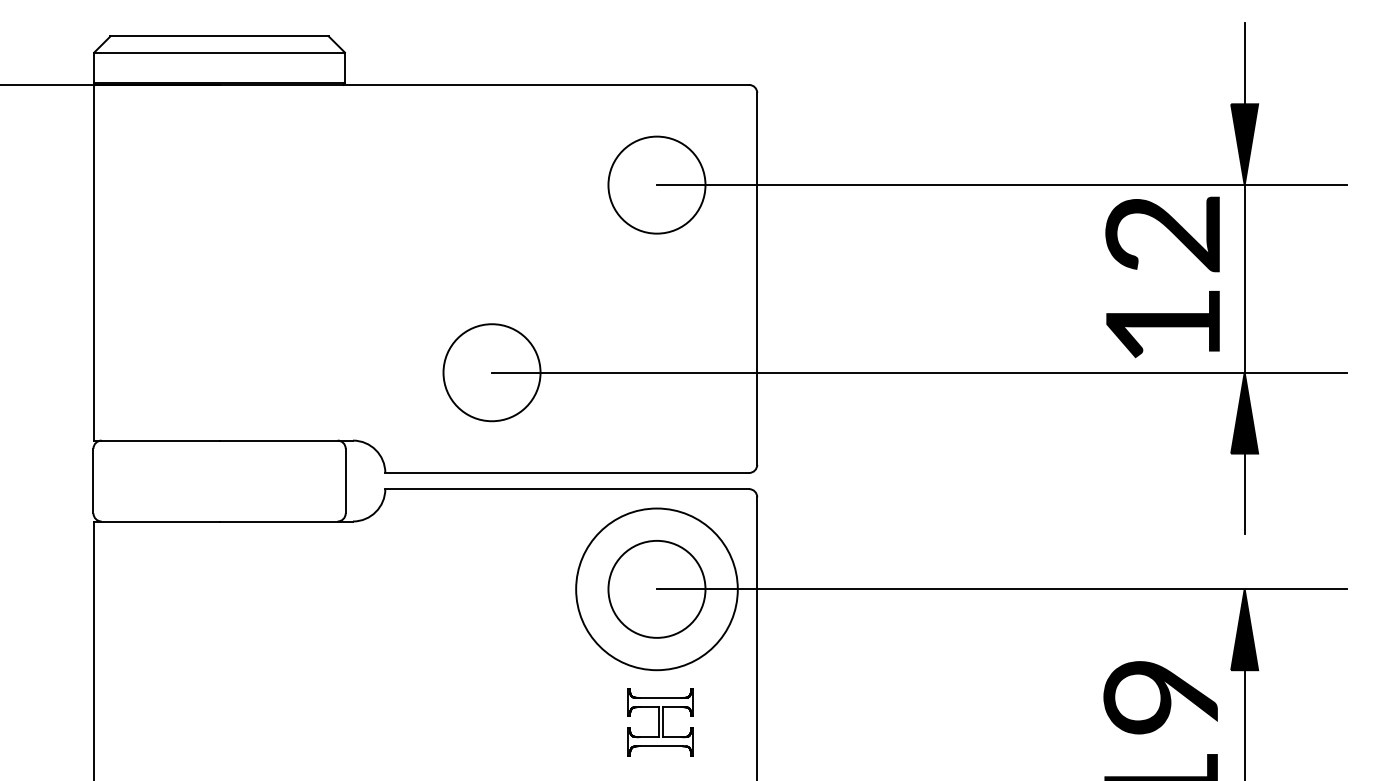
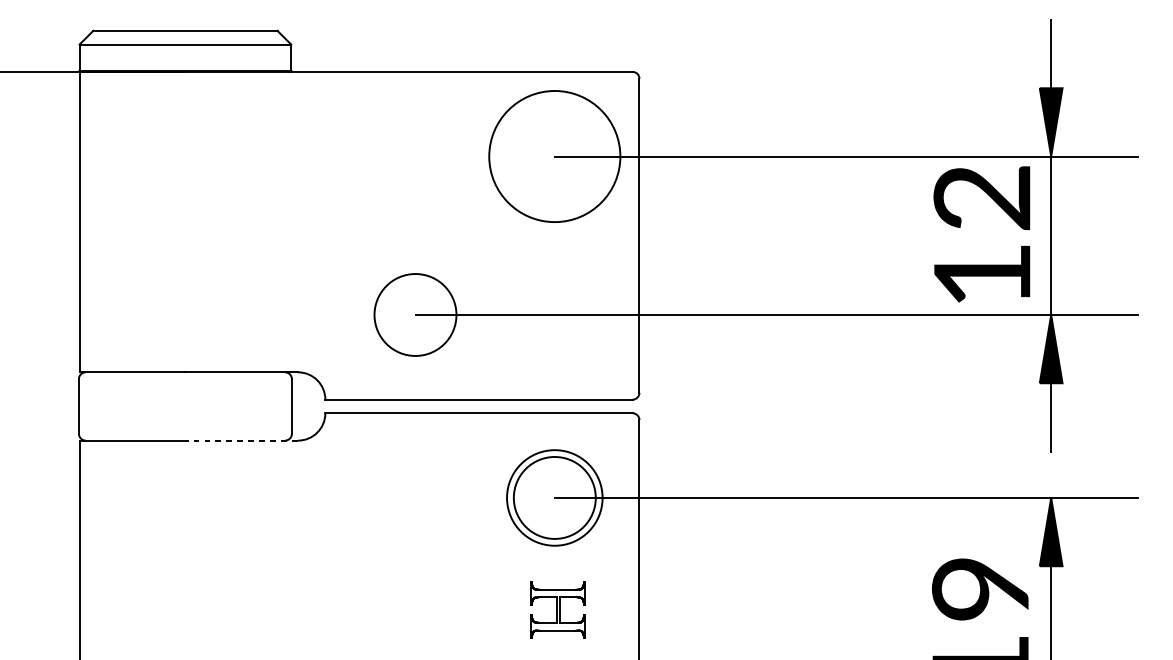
circle: (656, 184) -> (554, 156), size x1.6
line: (286, 521) -> (241, 440), solid -> dashed
circle: (656, 589) -> (554, 498), size x0.7

